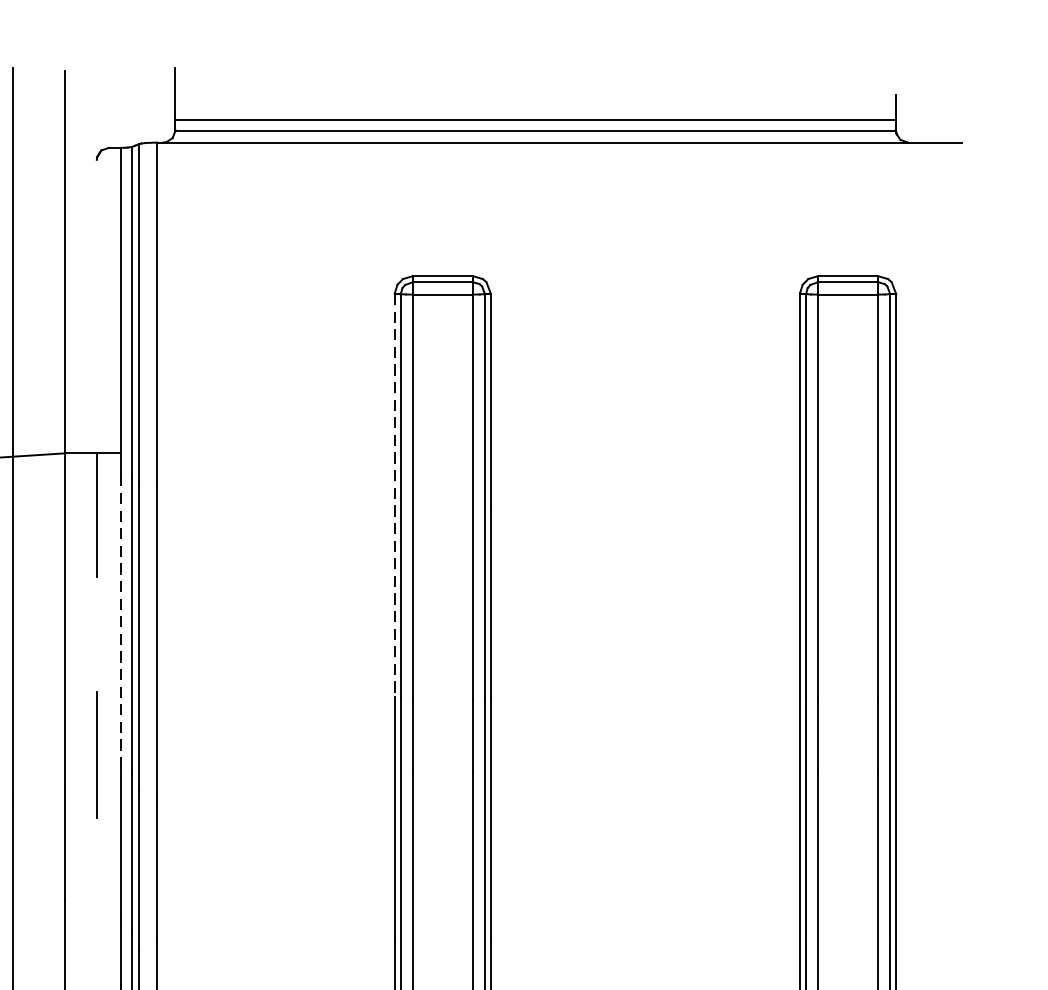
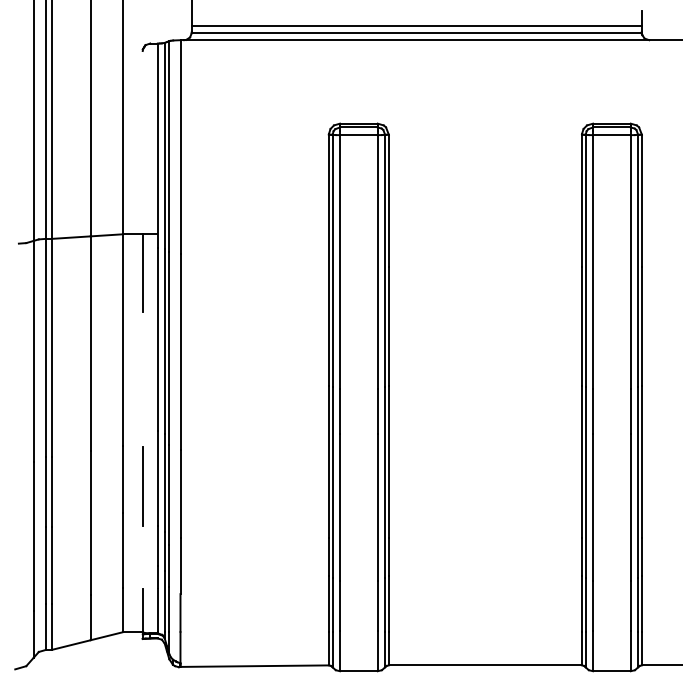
line: (394, 495) -> (328, 260), dashed -> solid
line: (120, 621) -> (157, 339), dashed -> solid
line: (96, 754) -> (142, 486), moved

